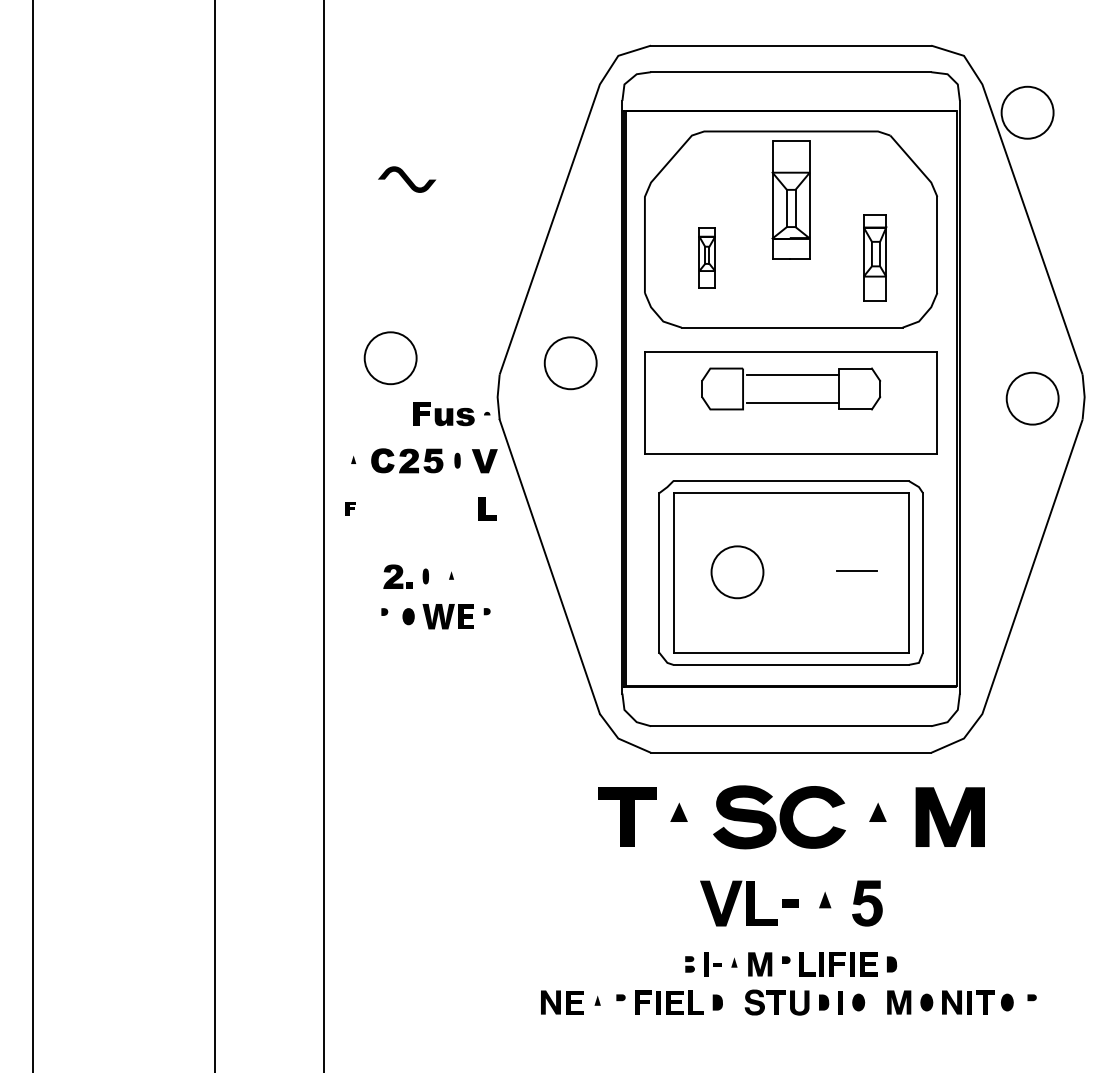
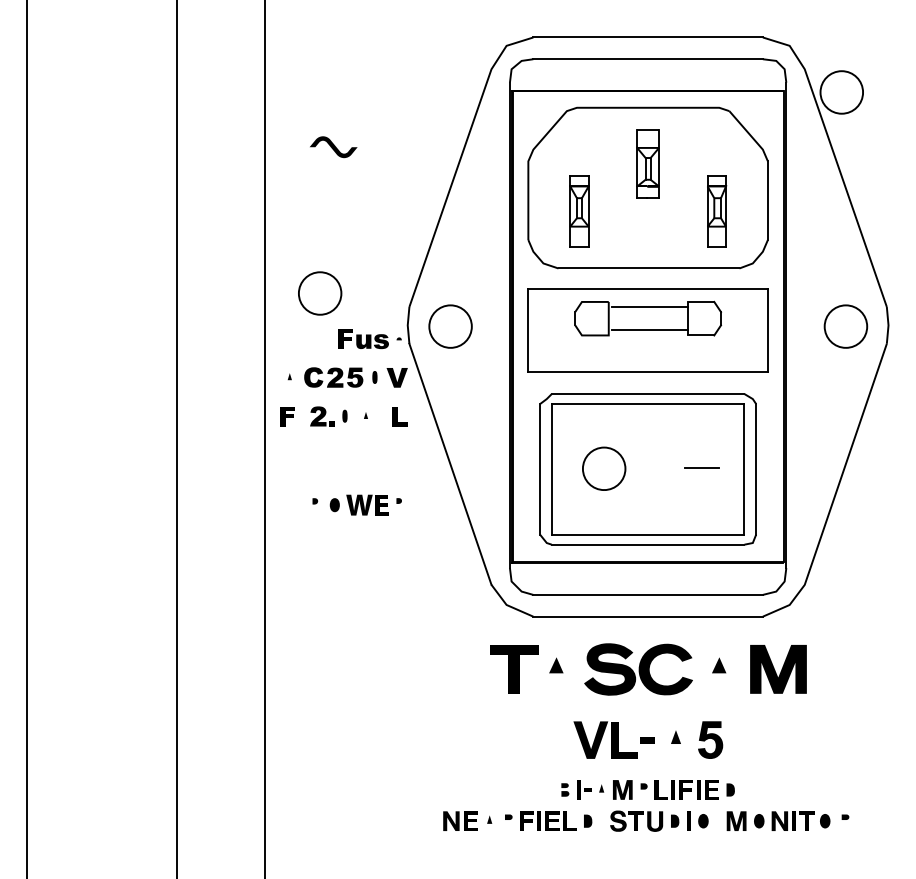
part: (790, 199) -> (647, 163), size x0.71
part: (707, 258) -> (579, 211), size x1.43
part: (570, 363) -> (450, 326), moved
part: (350, 508) -> (287, 416), size x1.67
part: (417, 576) -> (338, 416), moved

